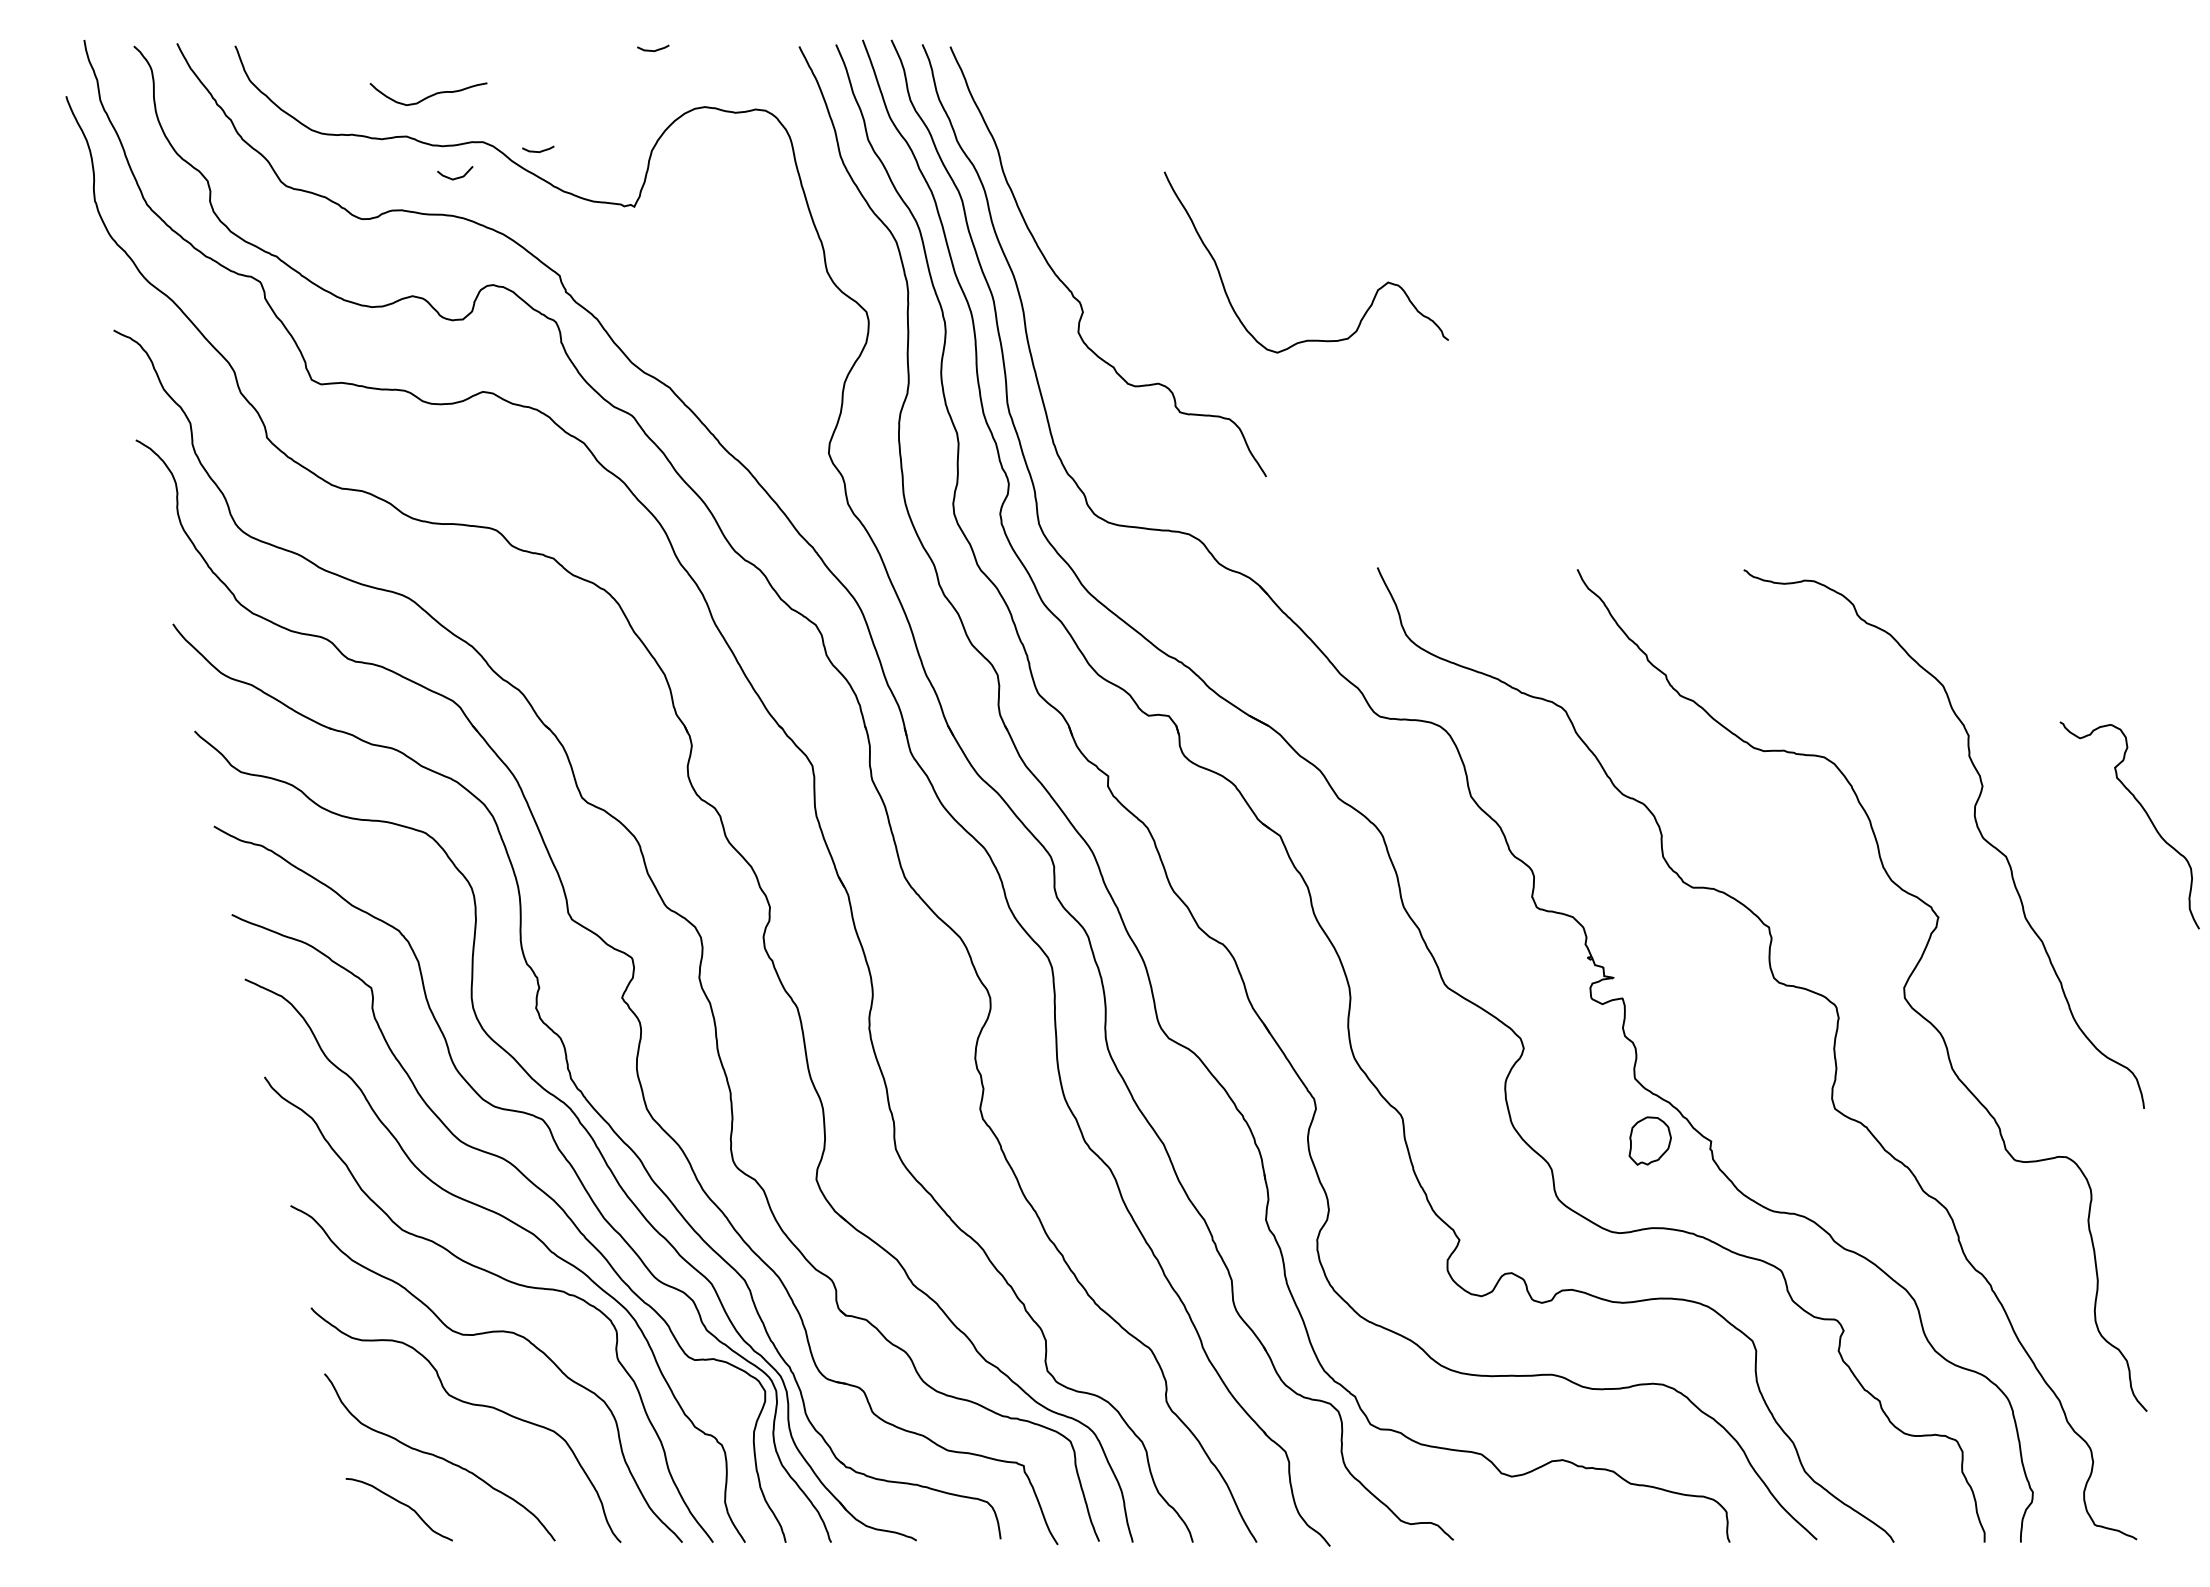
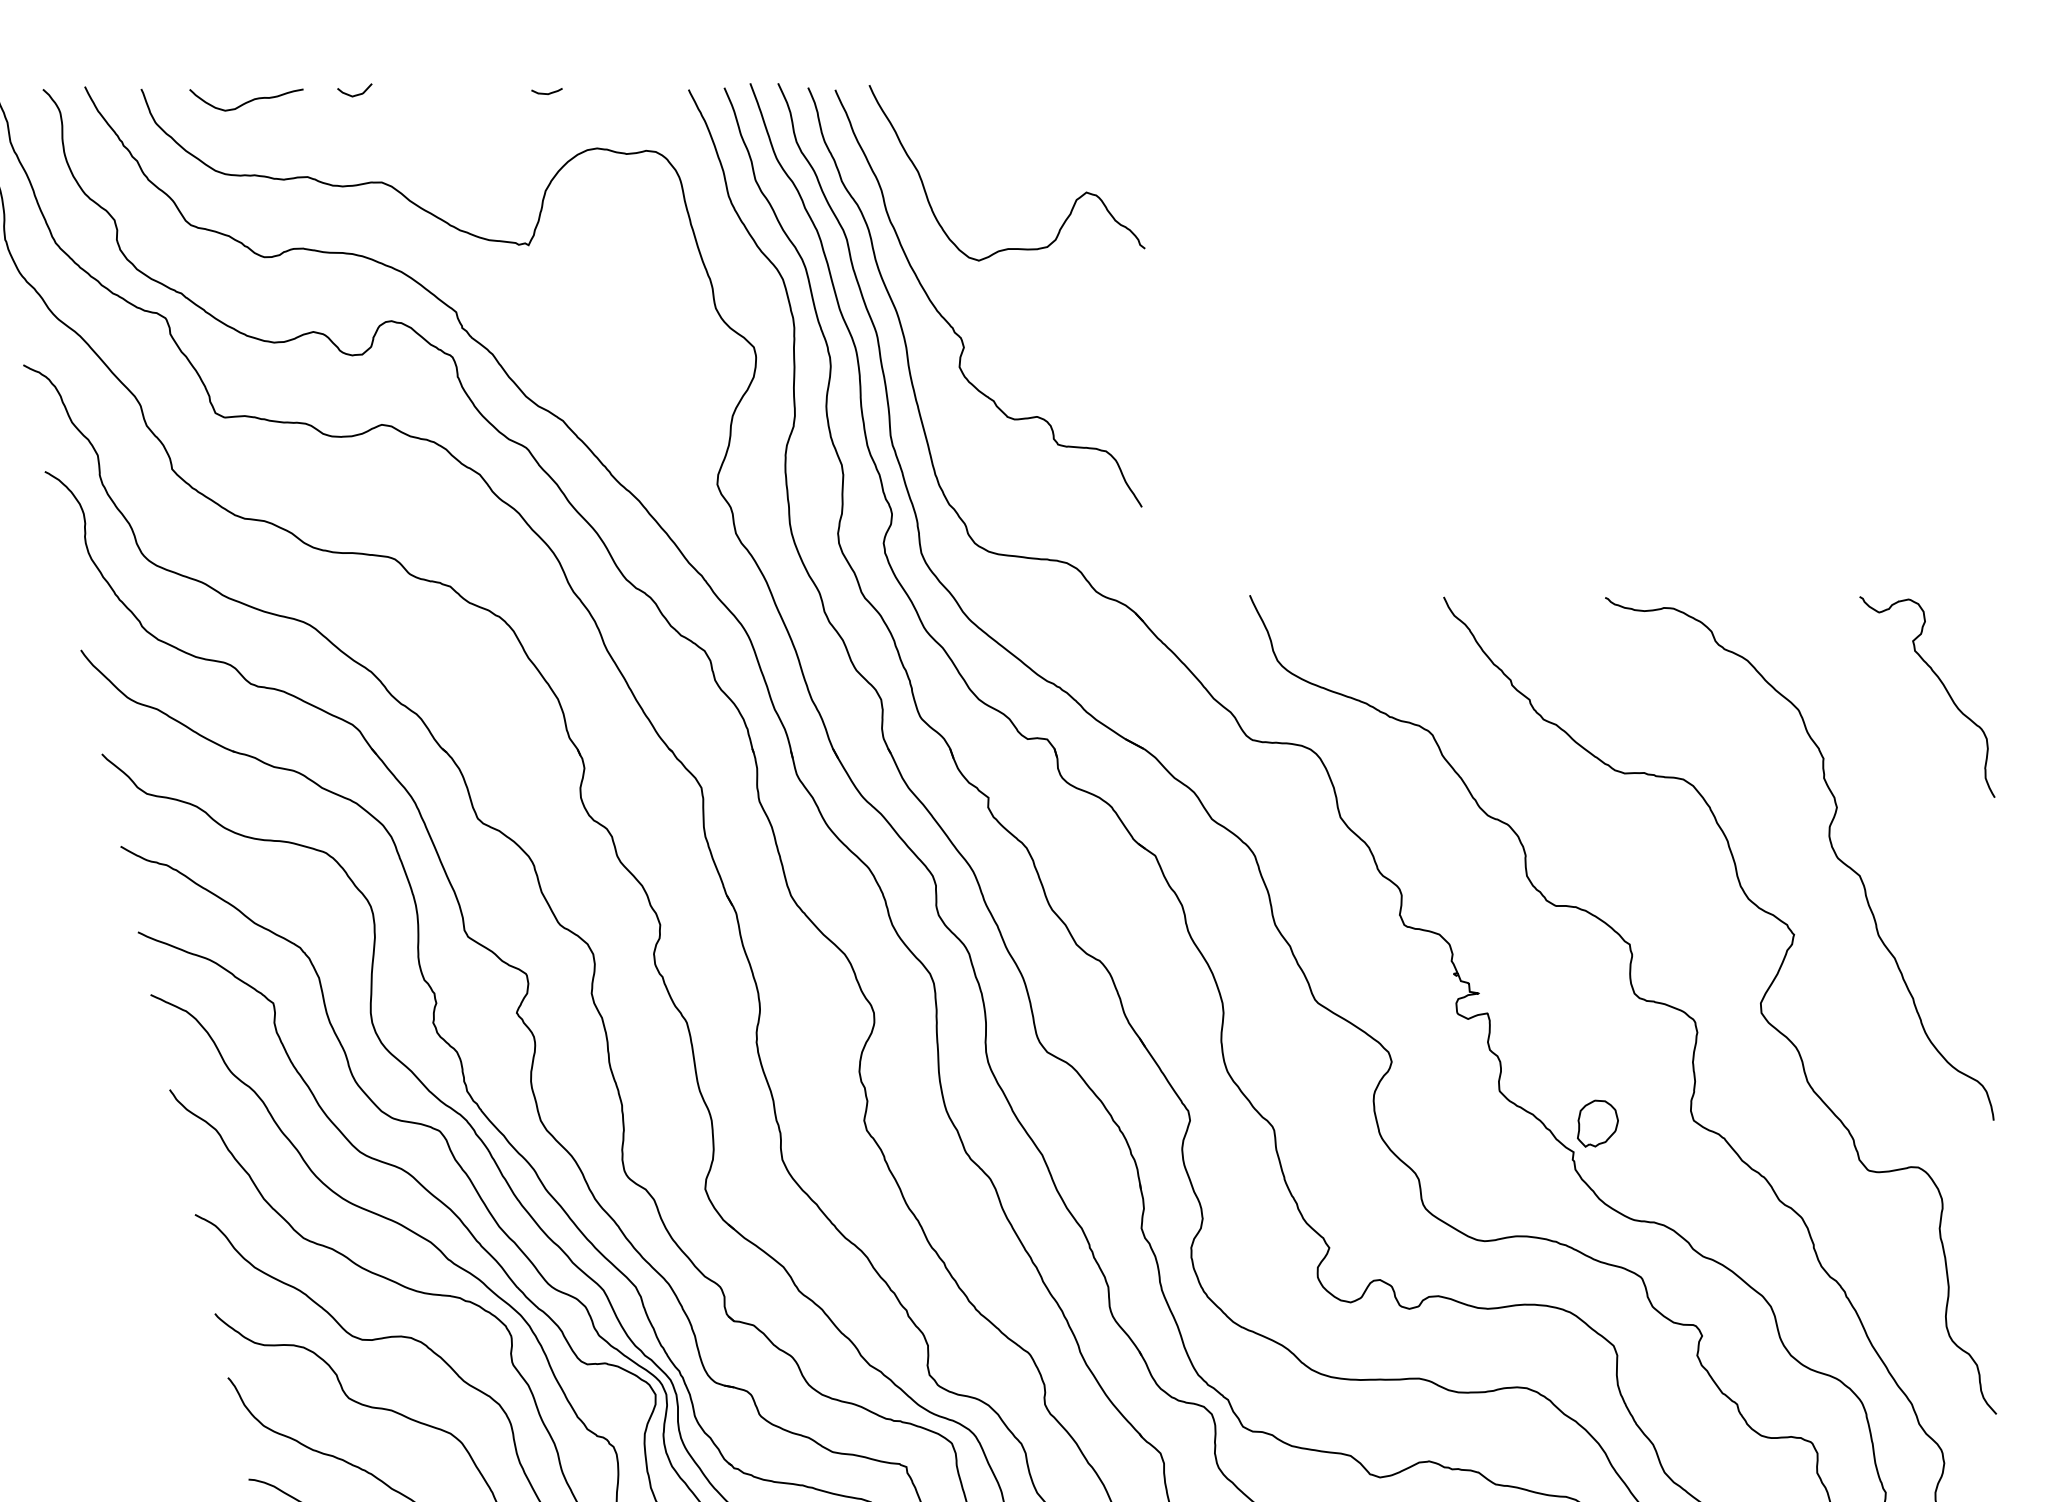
curve: (429, 95) -> (247, 101), moved
curve: (538, 151) -> (435, 191), removed
curve: (455, 177) -> (355, 94), moved
curve: (1376, 290) -> (1075, 200), moved
curve: (2146, 815) -> (1943, 687), moved
part: (1649, 1140) -> (1597, 1123), moved

